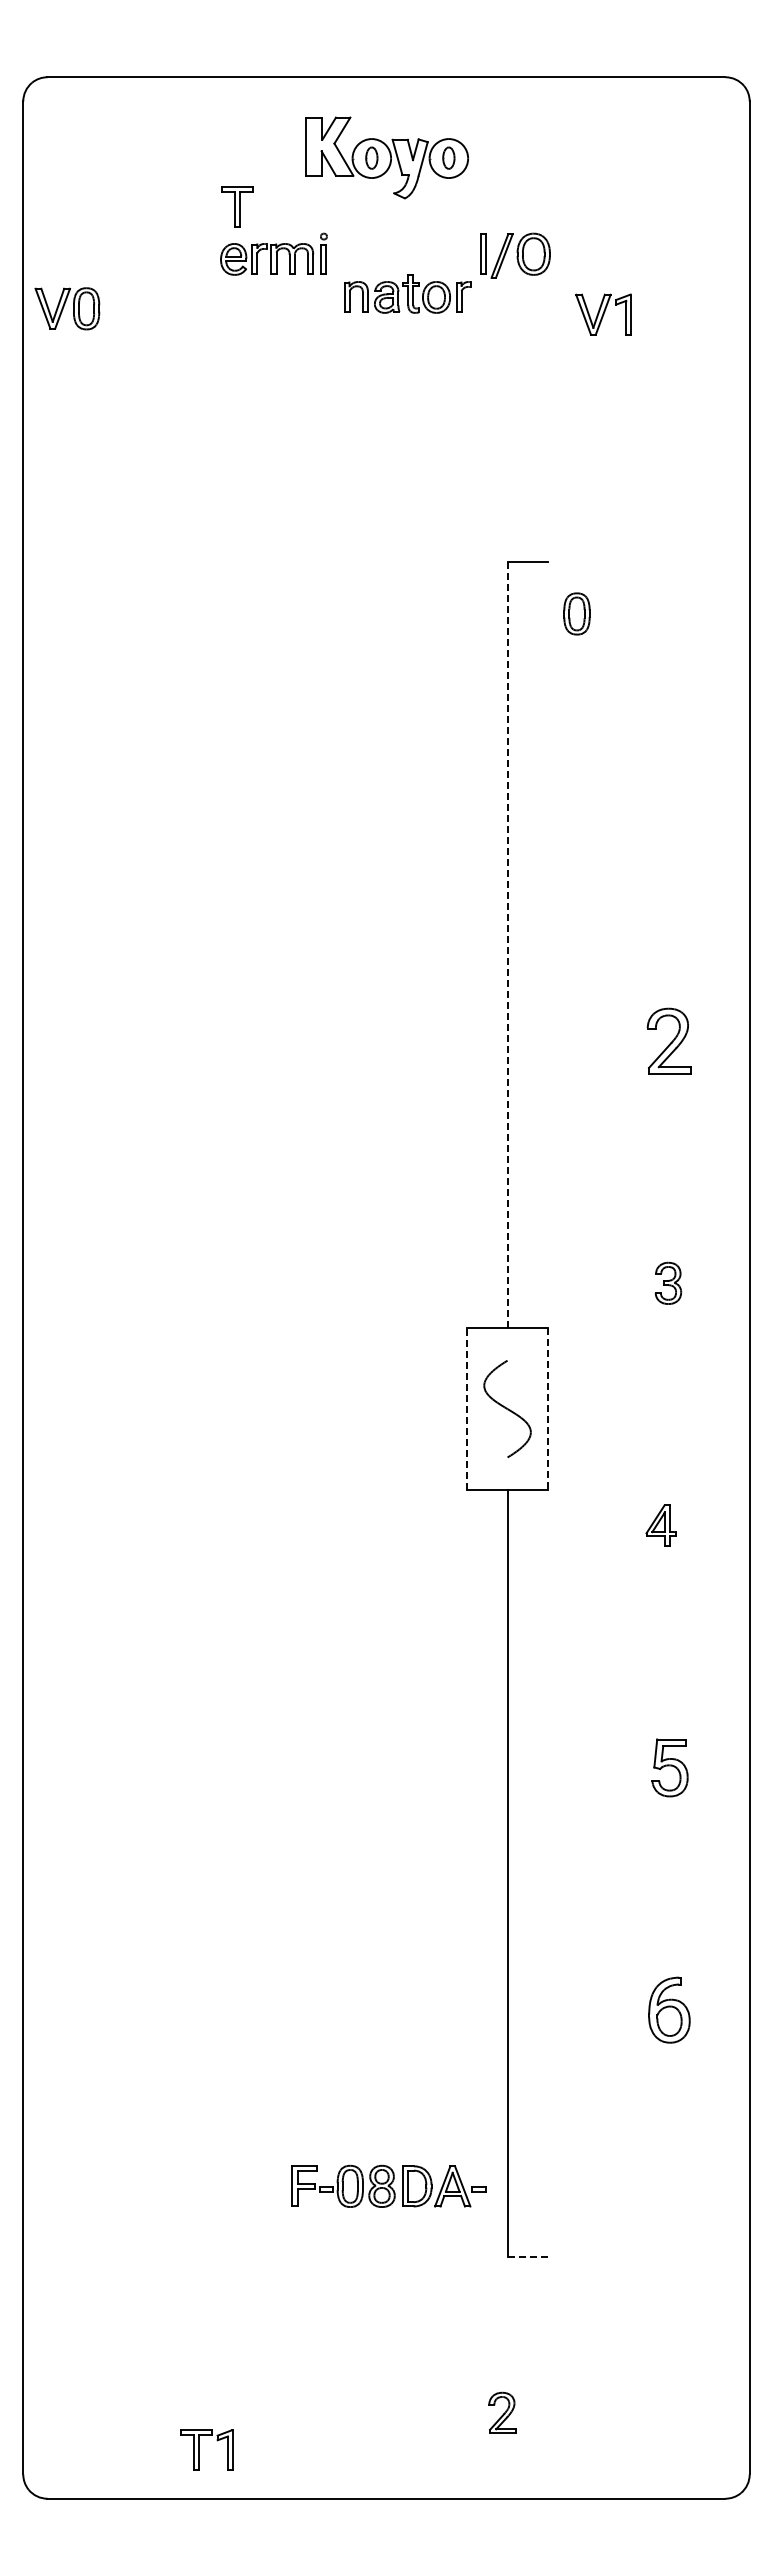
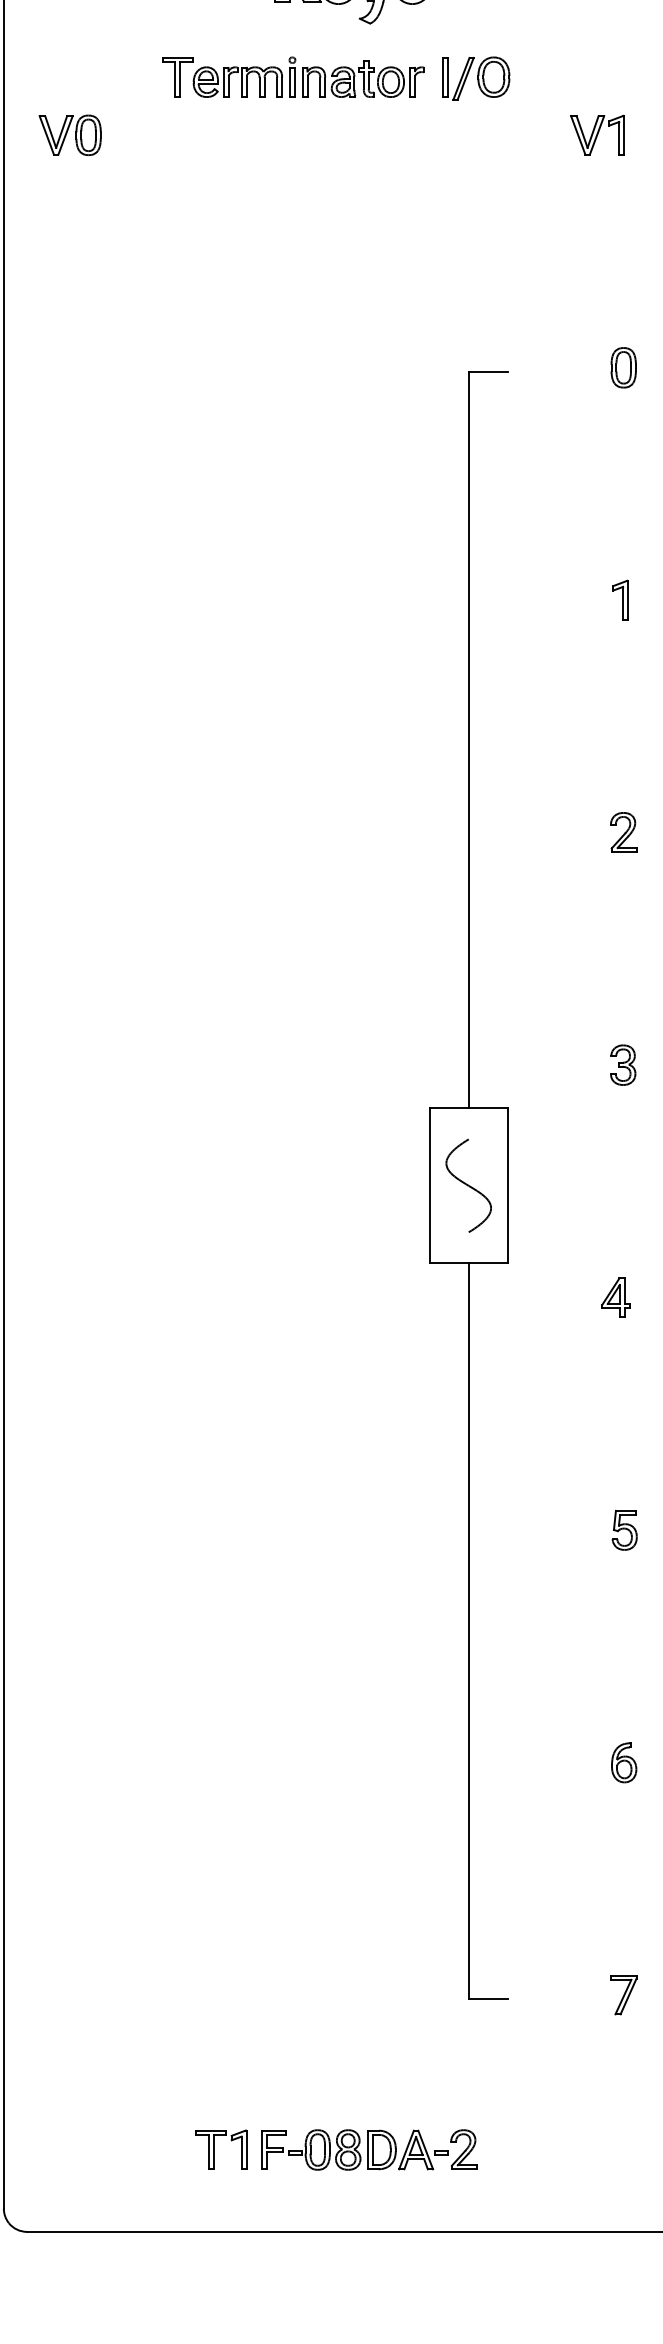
part: (237, 206) -> (177, 76), moved
part: (407, 293) -> (363, 78), moved
part: (67, 308) -> (70, 135), moved
part: (603, 314) -> (597, 135), moved
part: (576, 613) -> (623, 367), moved
part: (665, 798) -> (620, 599), added
line: (507, 945) -> (468, 740), dashed -> solid
part: (668, 1040) -> (623, 832), size x0.62
line: (467, 1409) -> (430, 1186), dashed -> solid
line: (547, 1409) -> (507, 1186), dashed -> solid
part: (669, 1767) -> (624, 1529), size x0.71
part: (669, 2009) -> (624, 1762), size x0.62
part: (388, 2185) -> (354, 2149), moved
part: (668, 2252) -> (623, 1995), added
line: (528, 2256) -> (488, 1999), dashed -> solid
part: (199, 2449) -> (214, 2149), moved

